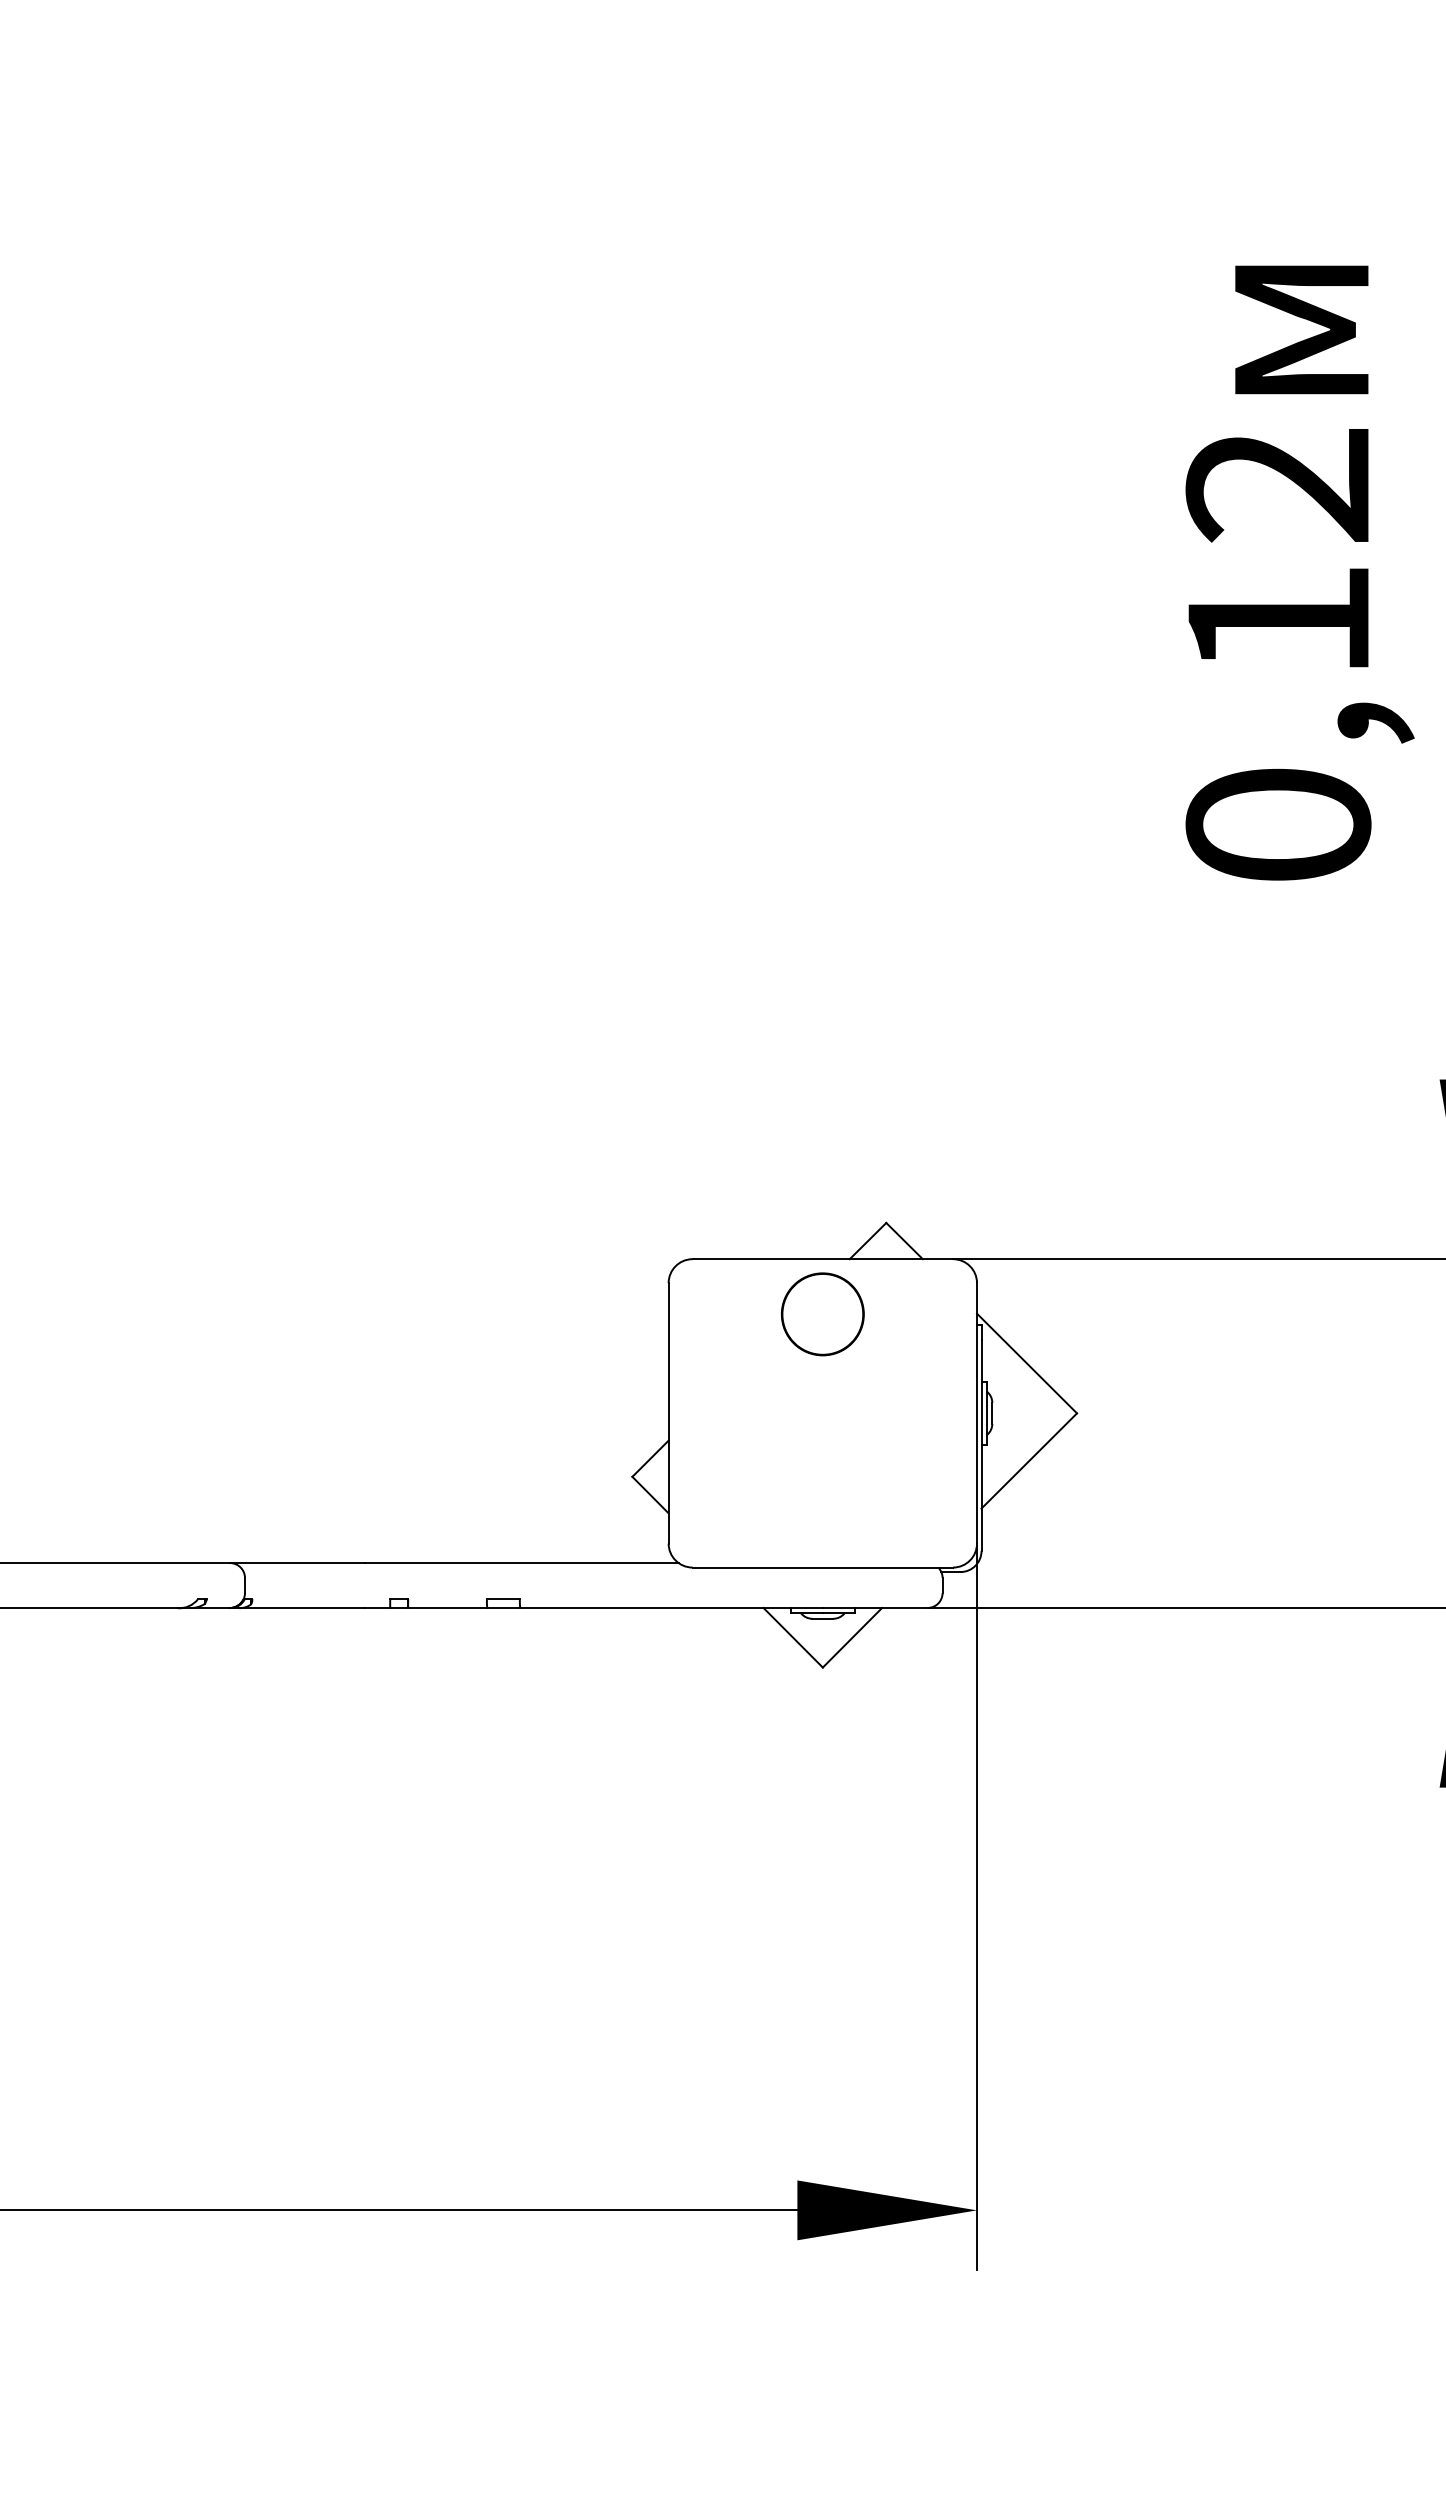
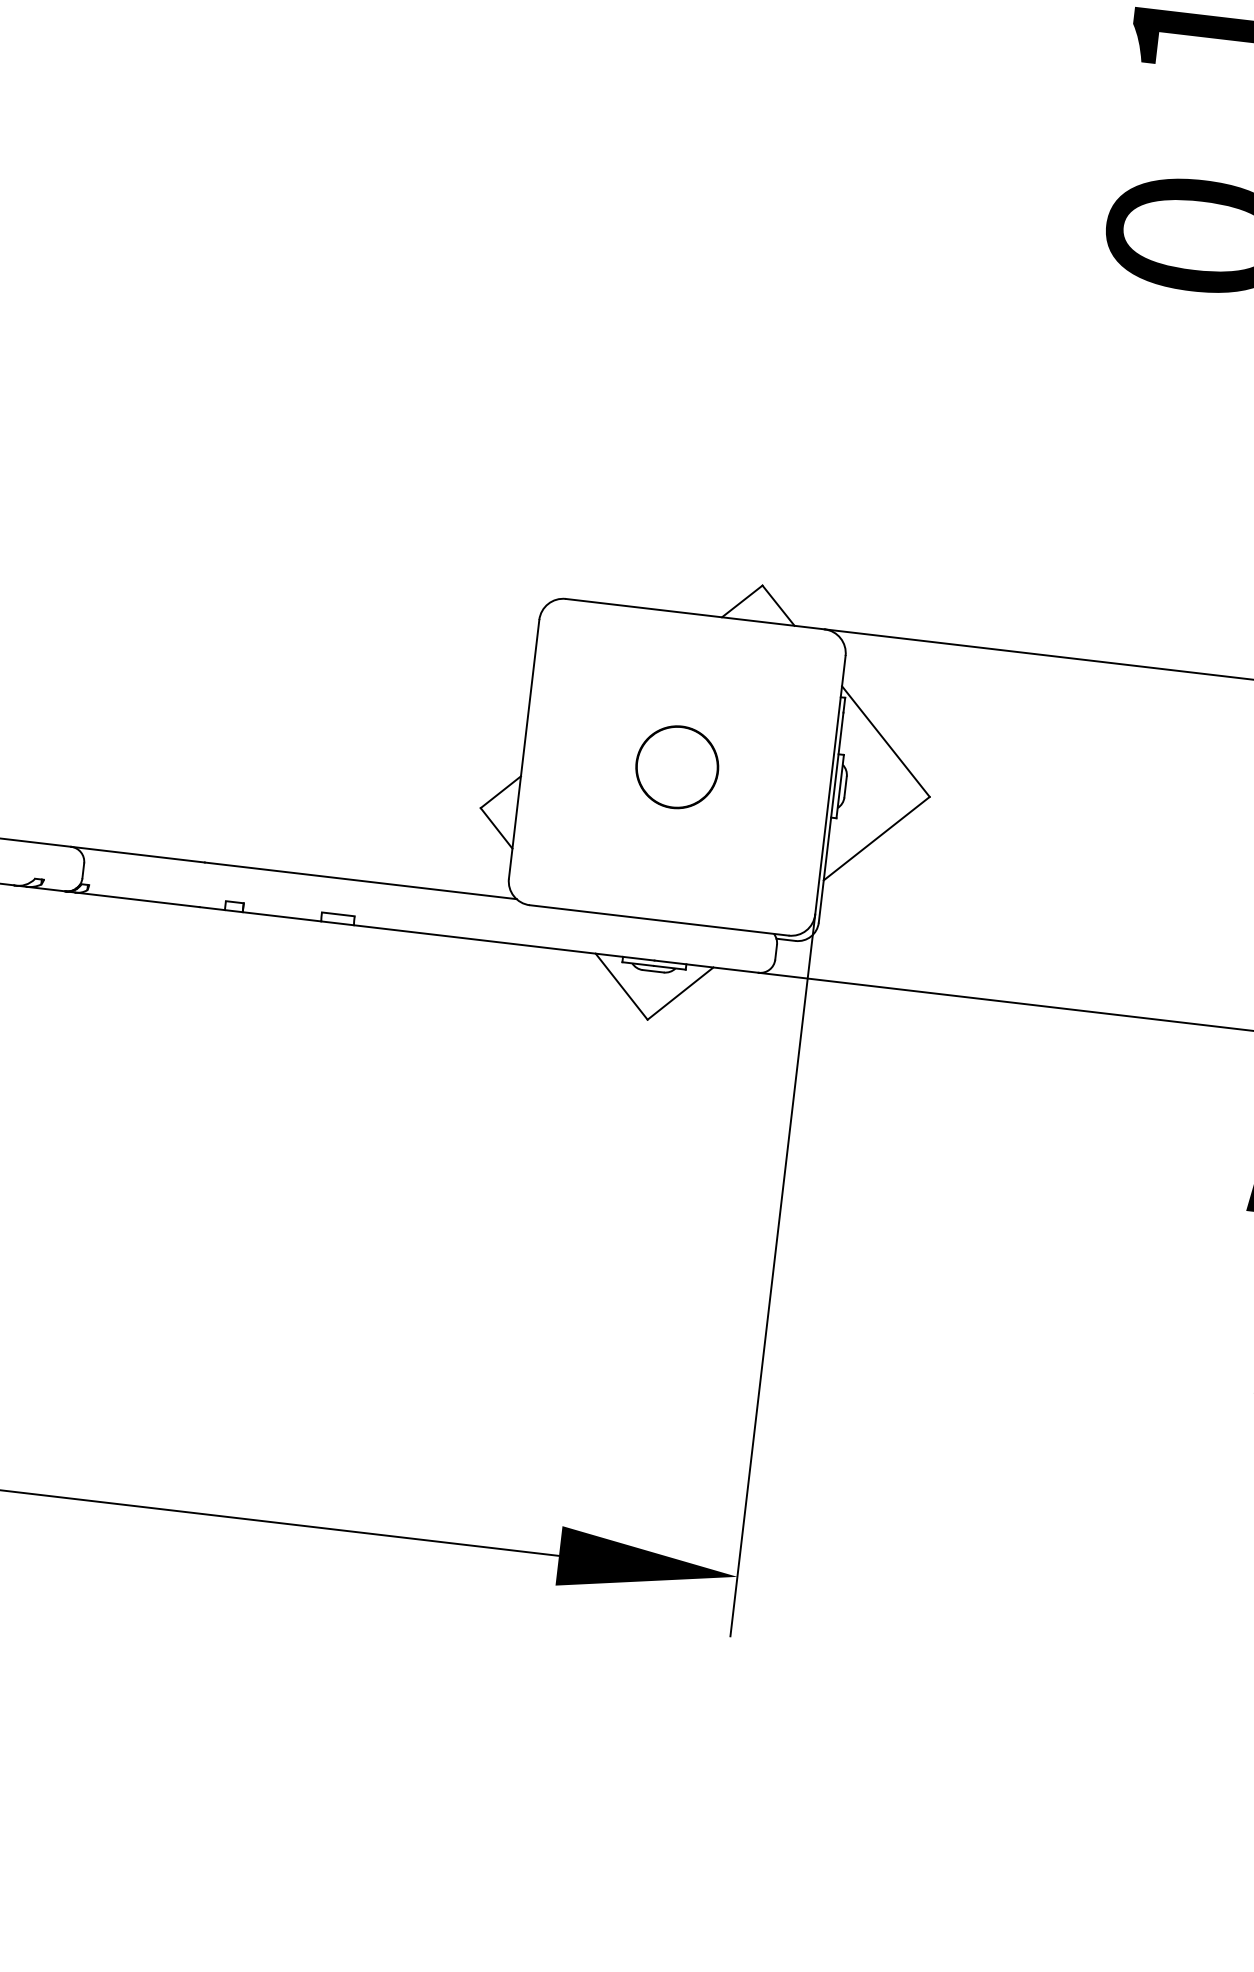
circle: (822, 1314) -> (676, 767), moved

